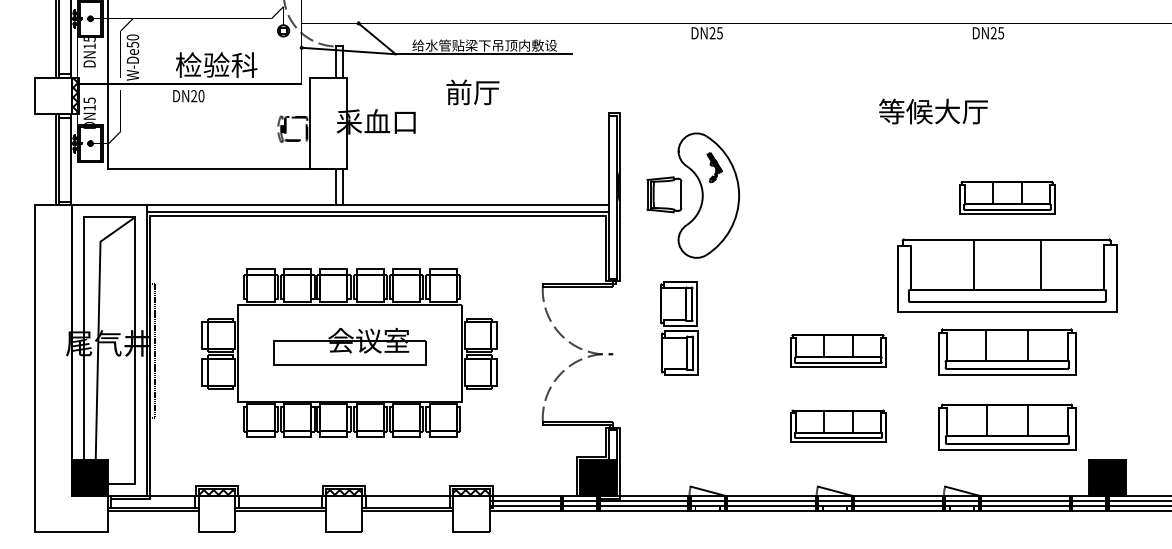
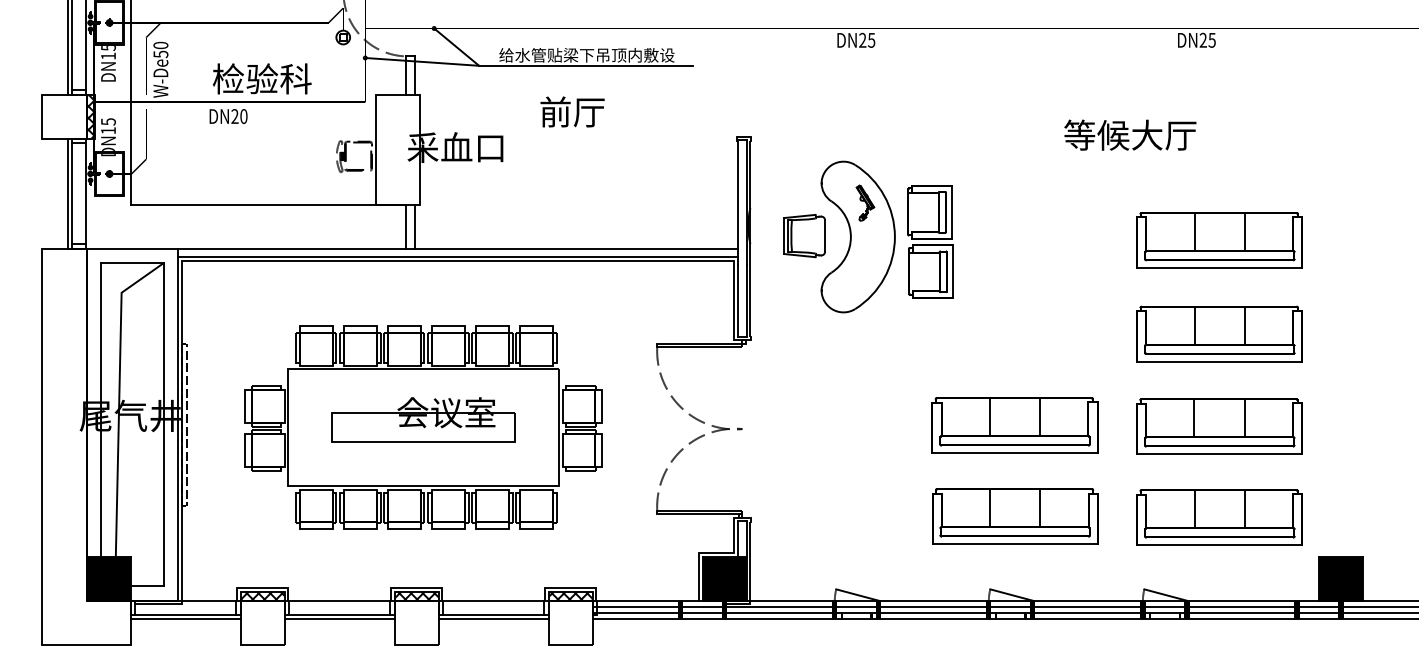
part: (1007, 197) -> (1219, 239), size x1.43
part: (1007, 275) -> (1219, 333), size x0.62
part: (679, 328) -> (930, 241), moved
part: (838, 350) -> (1015, 424), size x1.43
part: (838, 426) -> (1015, 516), size x1.43

